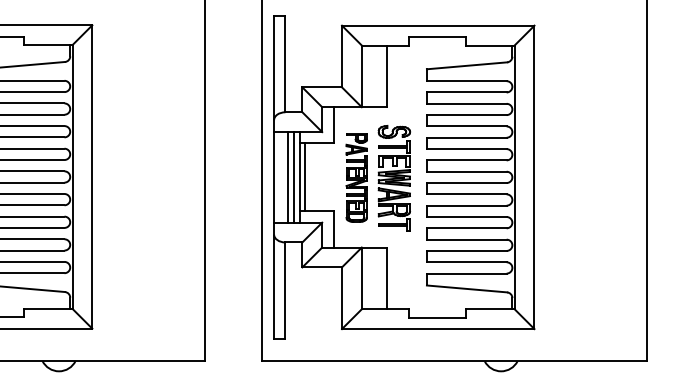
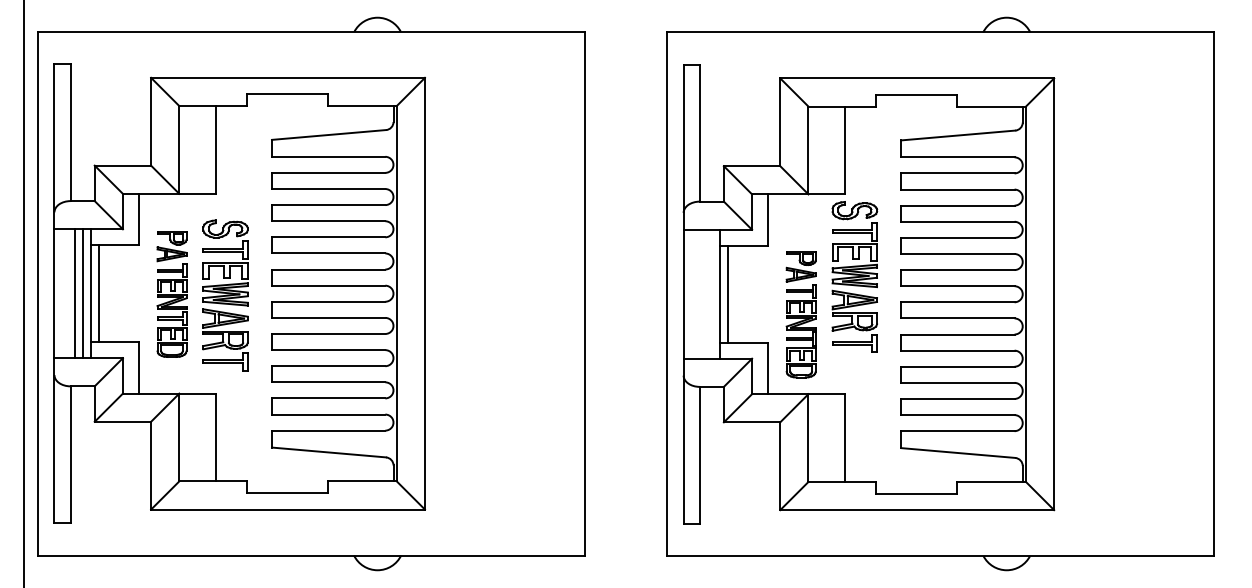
line: (288, 176) -> (703, 293), removed
line: (293, 176) -> (711, 293), removed
part: (356, 177) -> (800, 314), moved
part: (394, 178) -> (854, 276), moved

